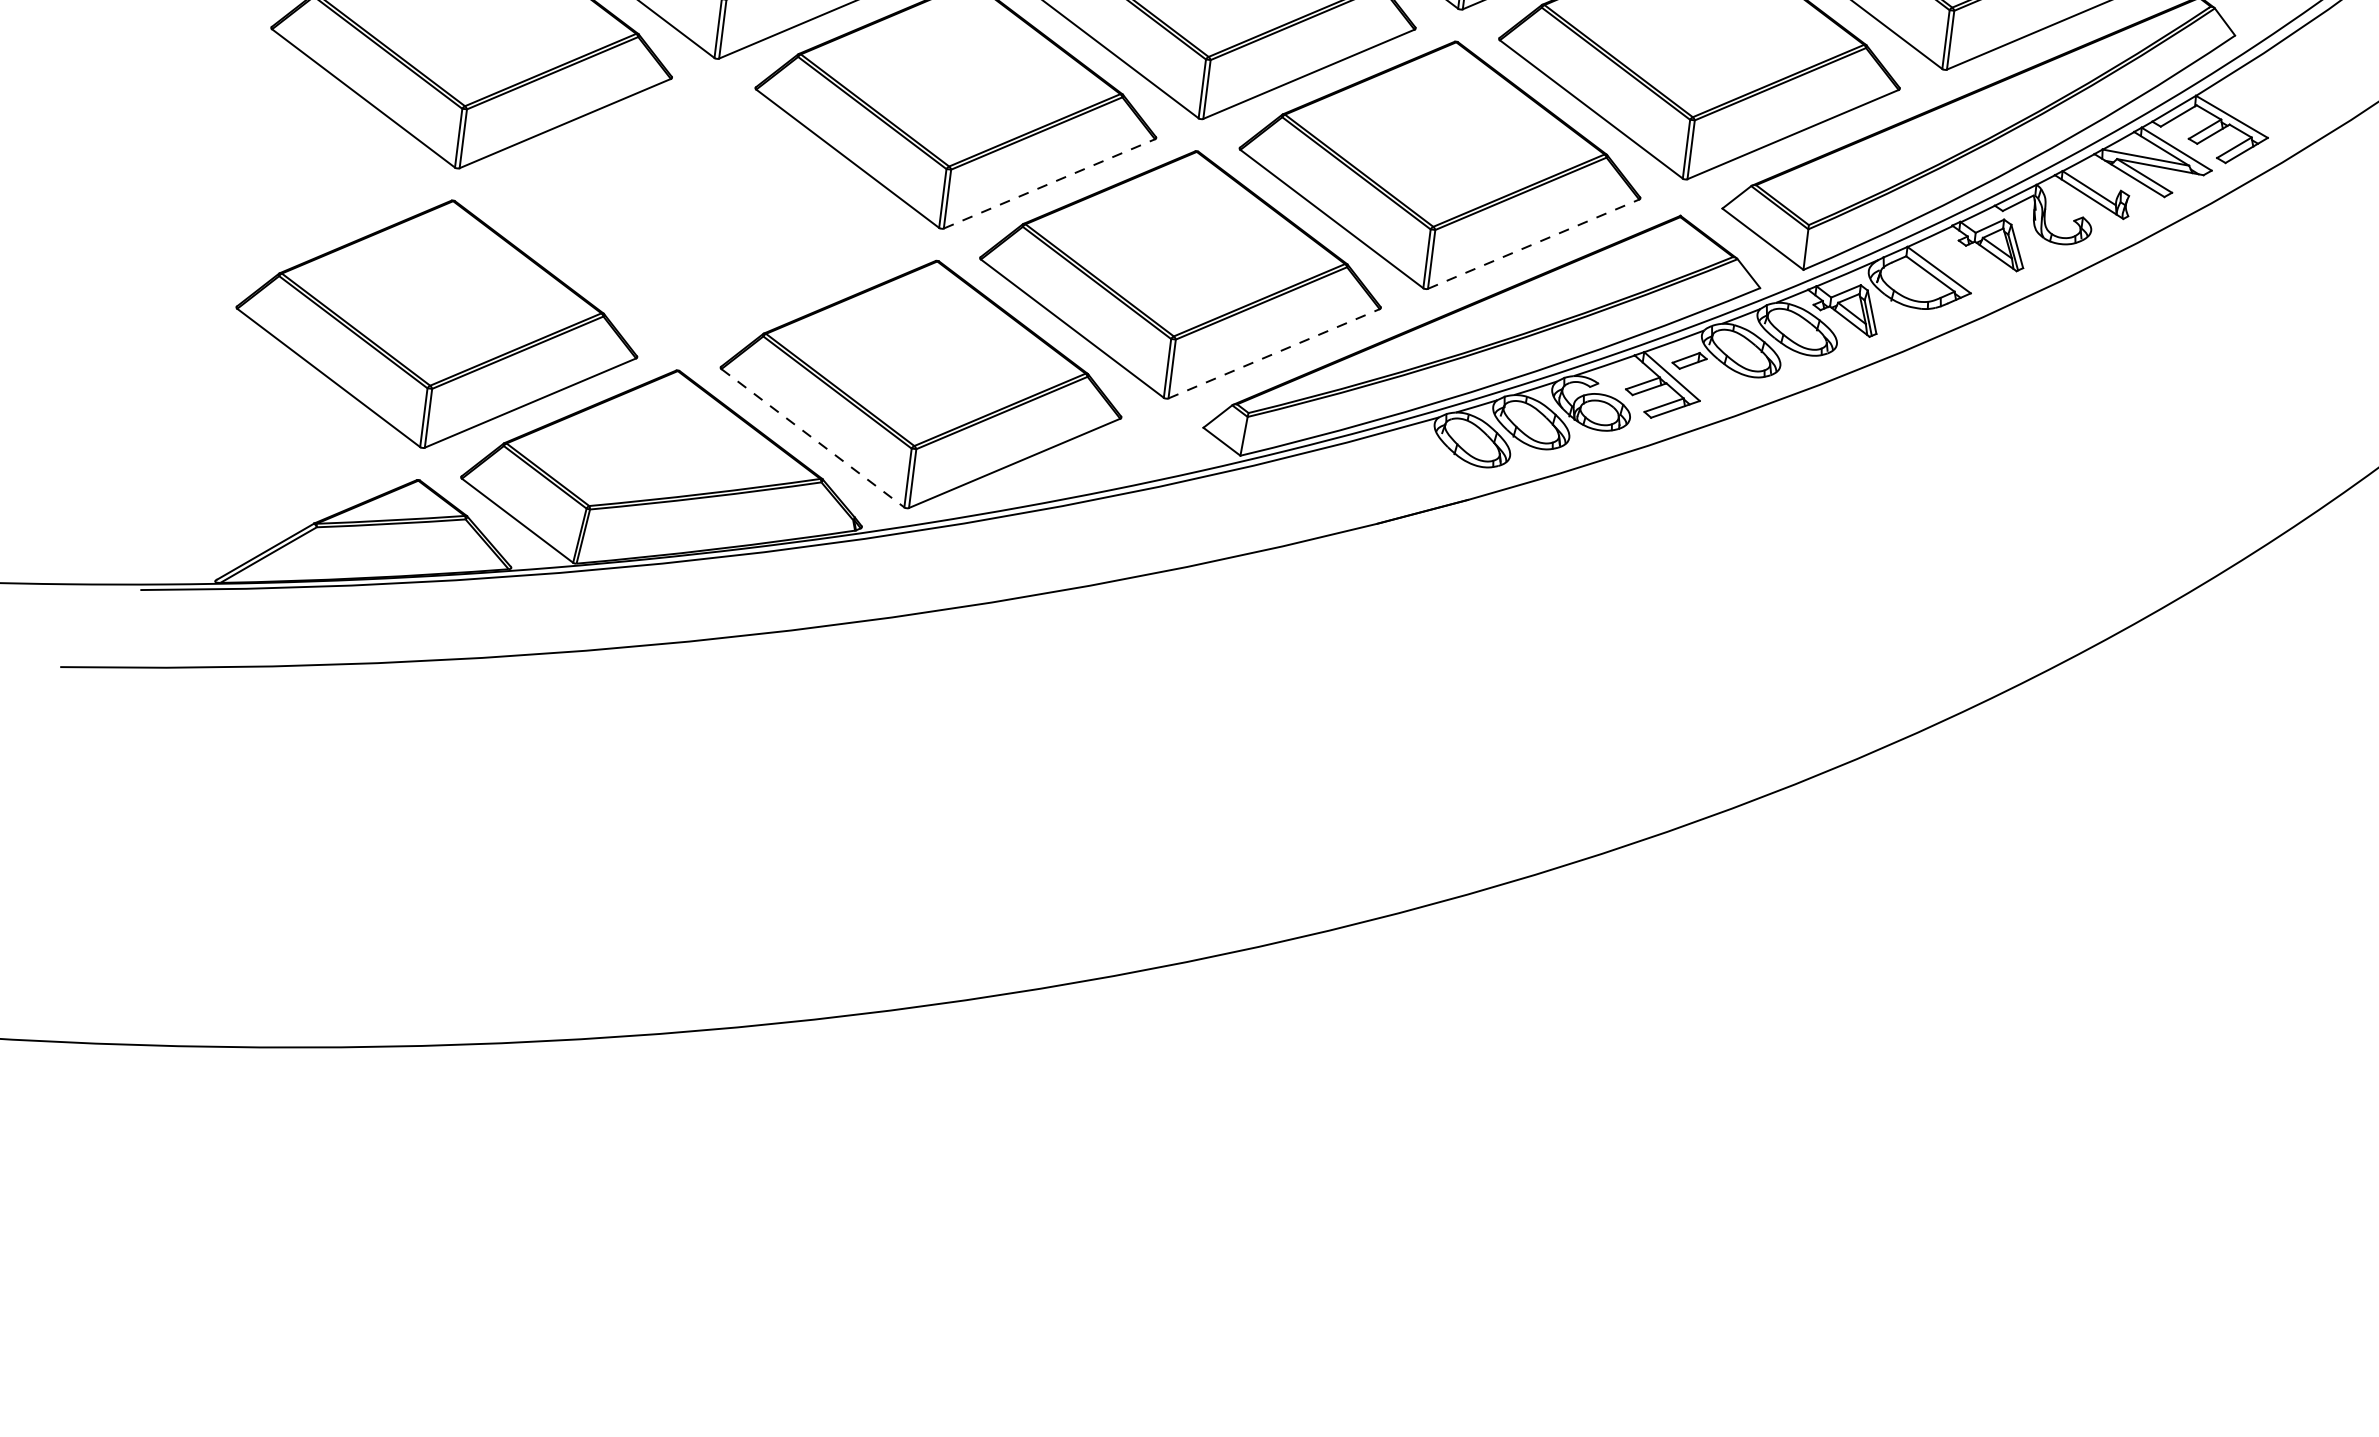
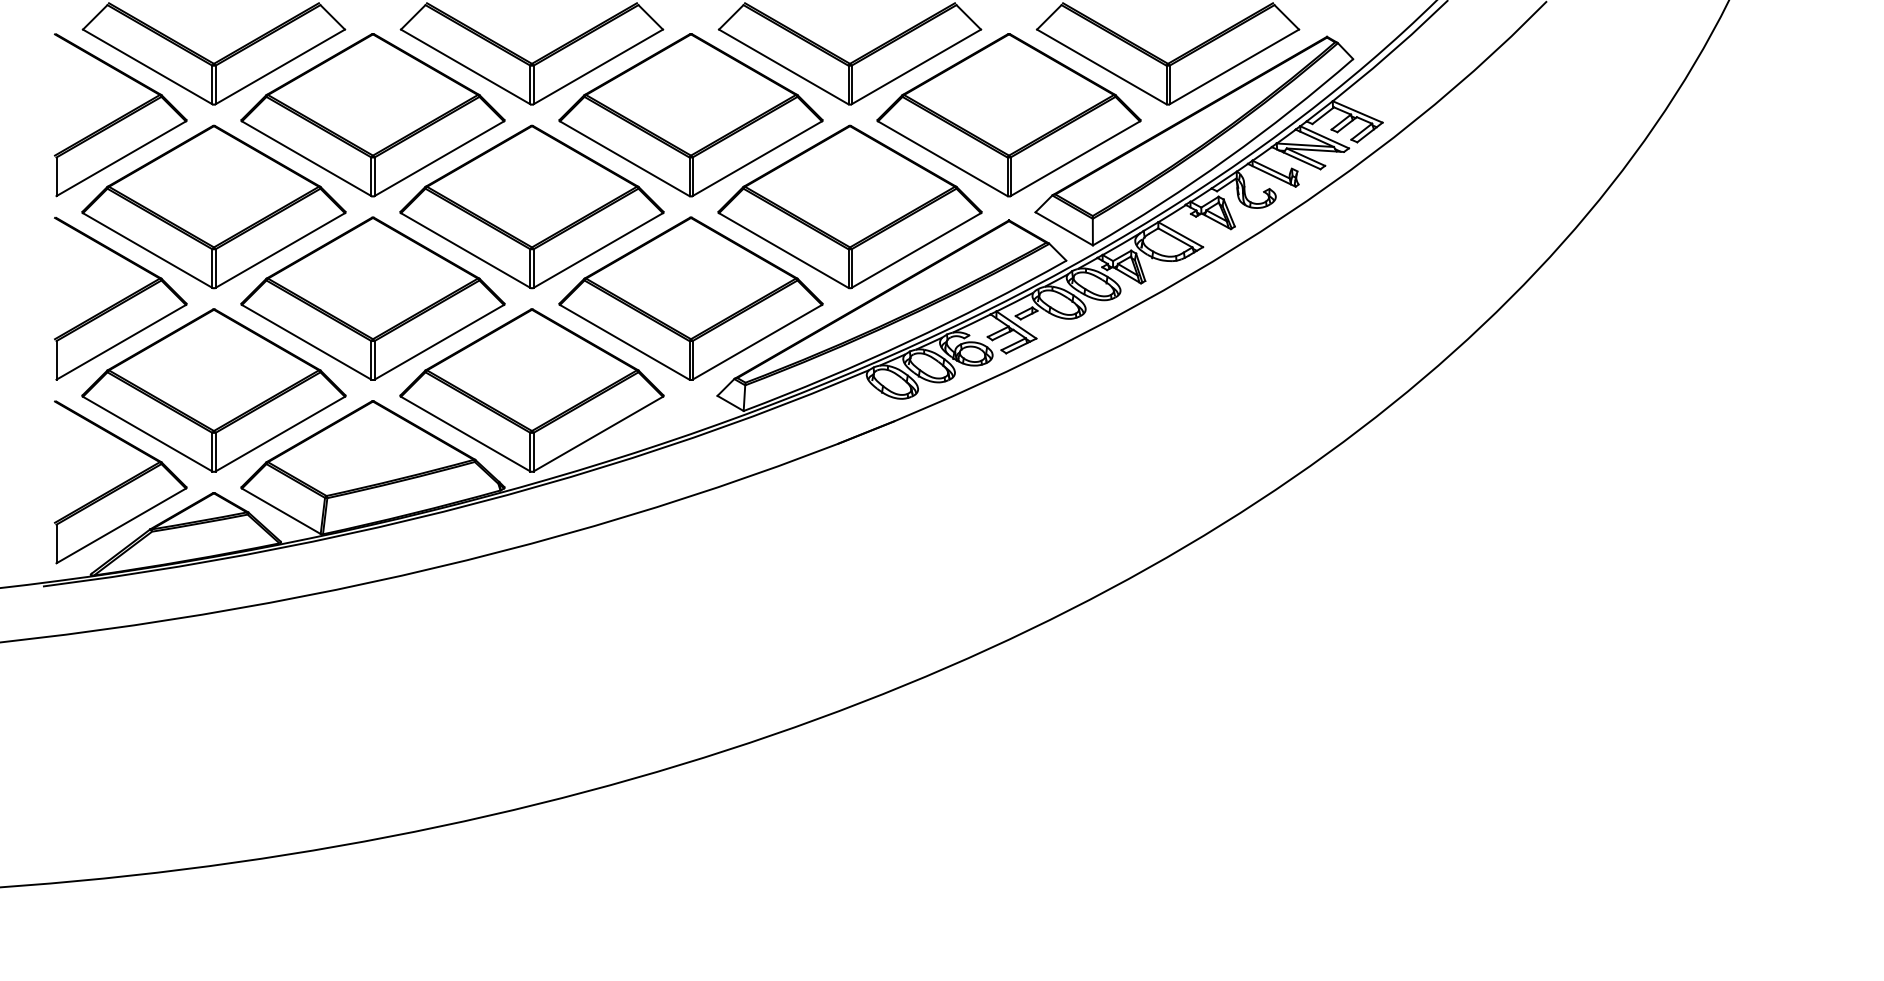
part: (312, 166) -> (120, 298), added
line: (1049, 183) -> (598, 250), dashed -> solid
part: (696, 214) -> (372, 298), added
line: (1533, 244) -> (916, 250), dashed -> solid
line: (1274, 354) -> (757, 342), dashed -> solid
line: (812, 438) -> (465, 434), dashed -> solid
part: (278, 446) -> (120, 482), added

